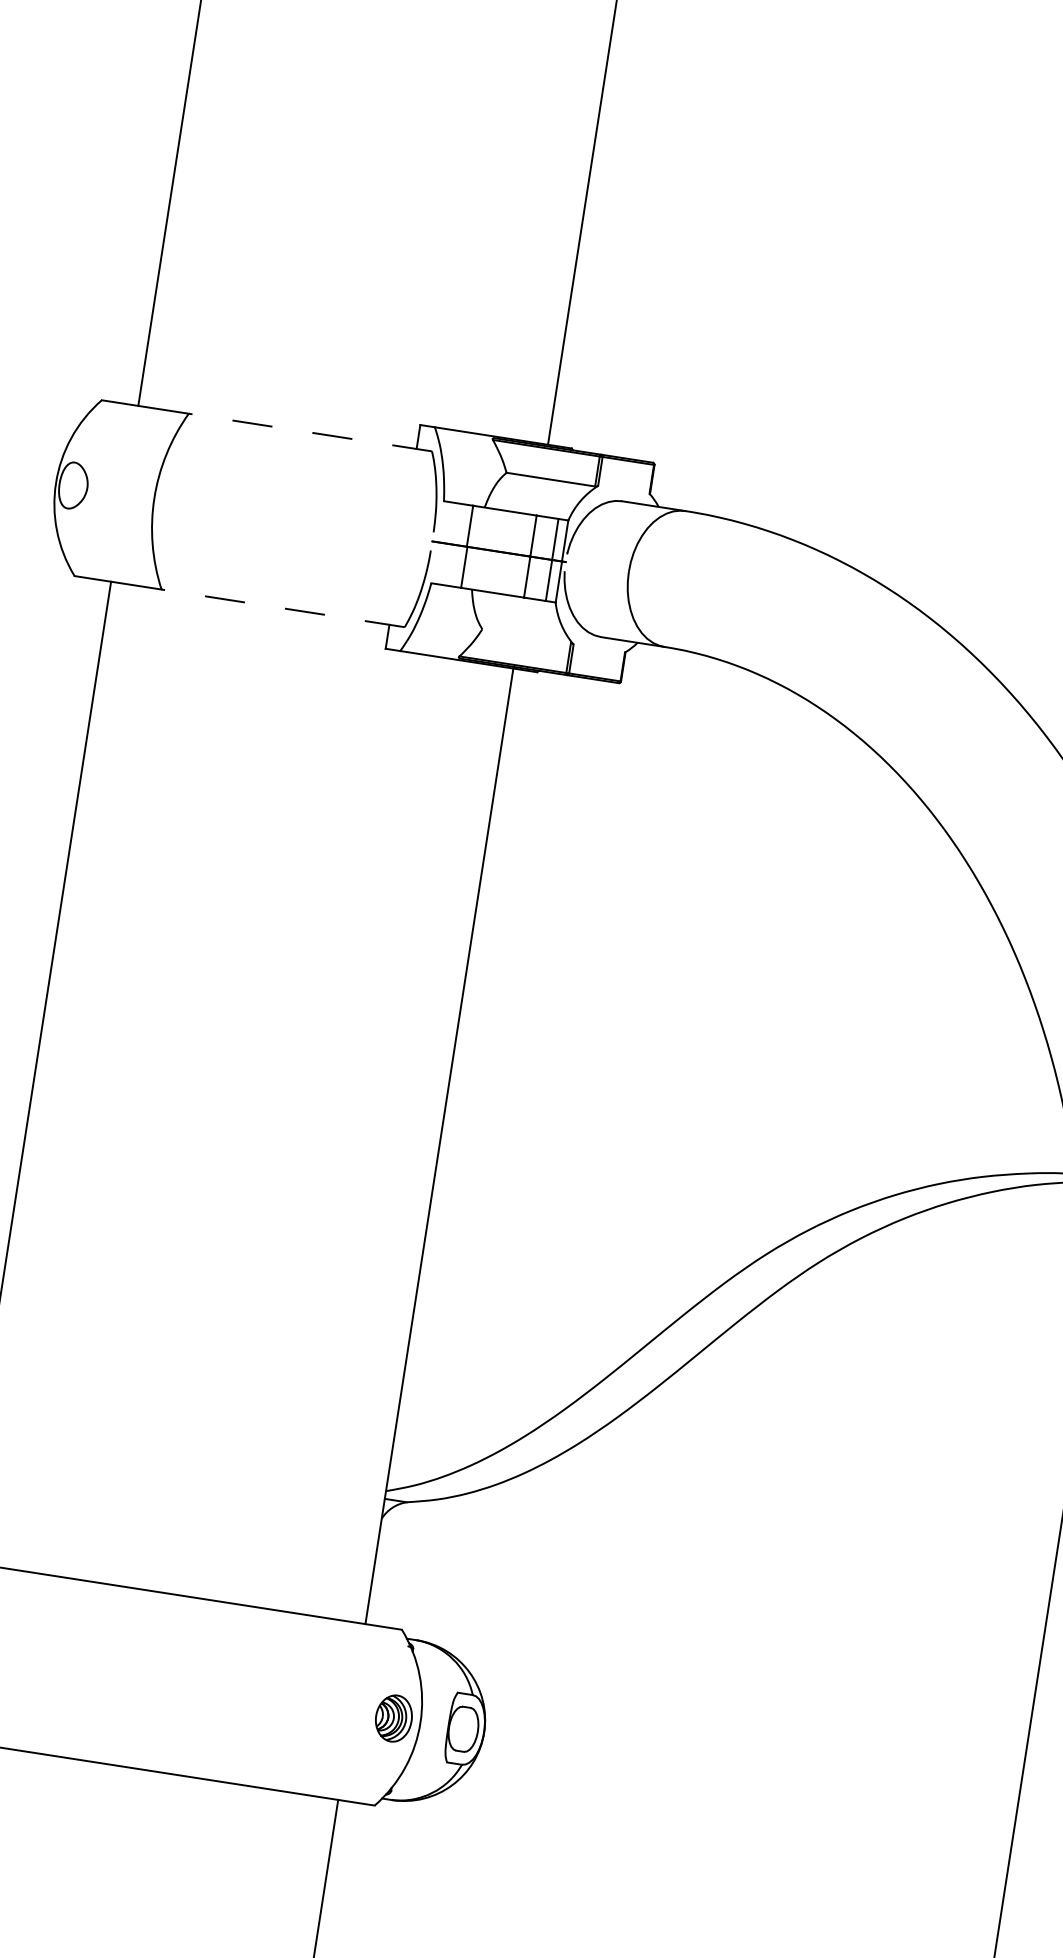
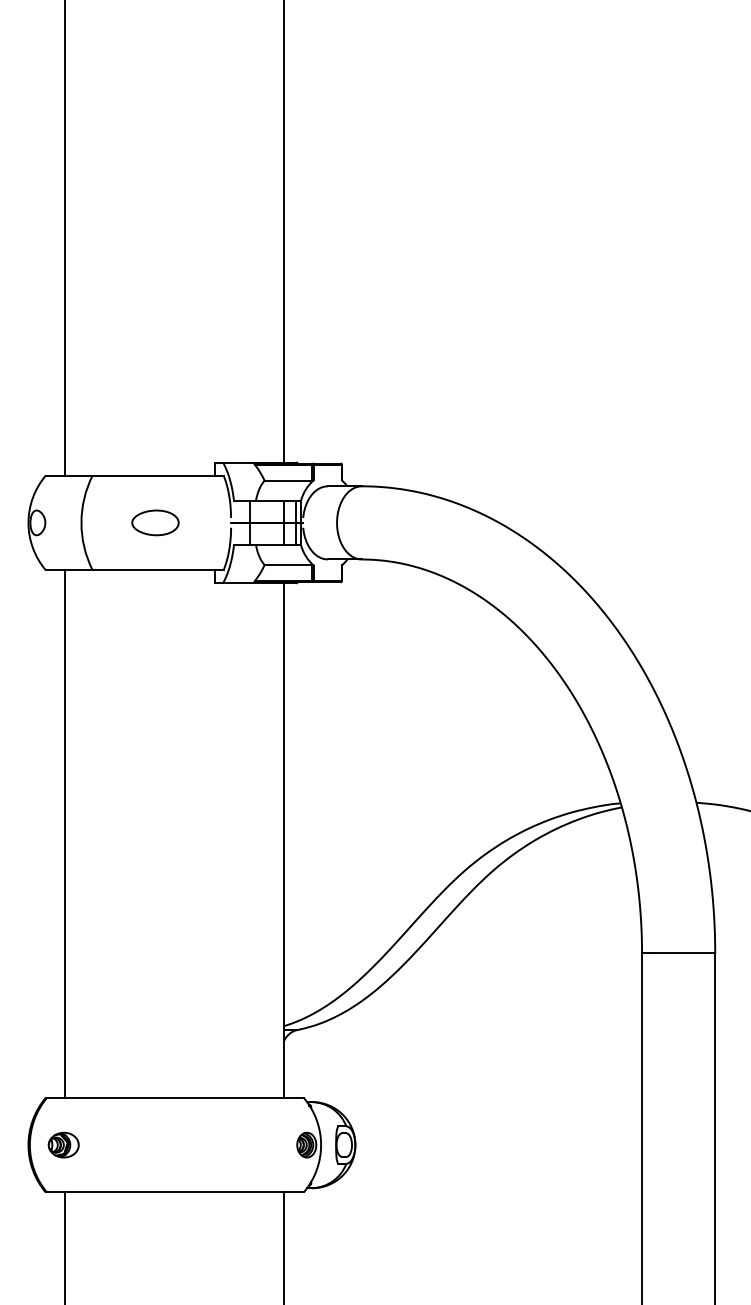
line: (311, 432) -> (158, 475), dashed -> solid
part: (291, 518) -> (155, 522), added
line: (281, 608) -> (157, 570), dashed -> solid
line: (526, 636) -> (288, 565), added

